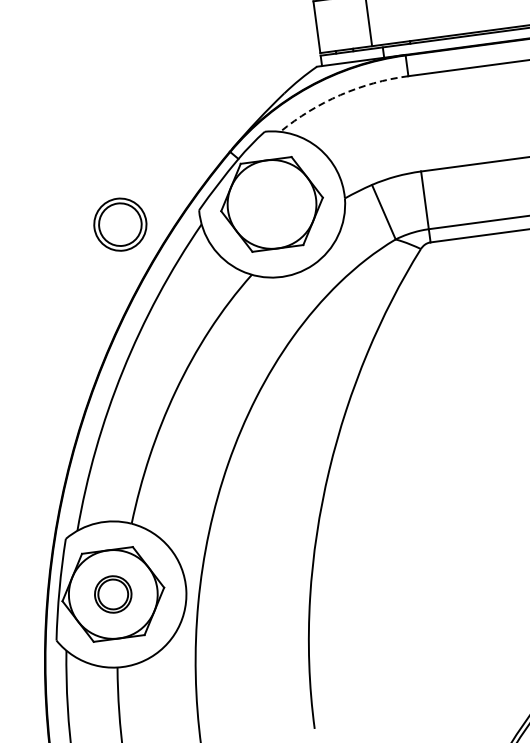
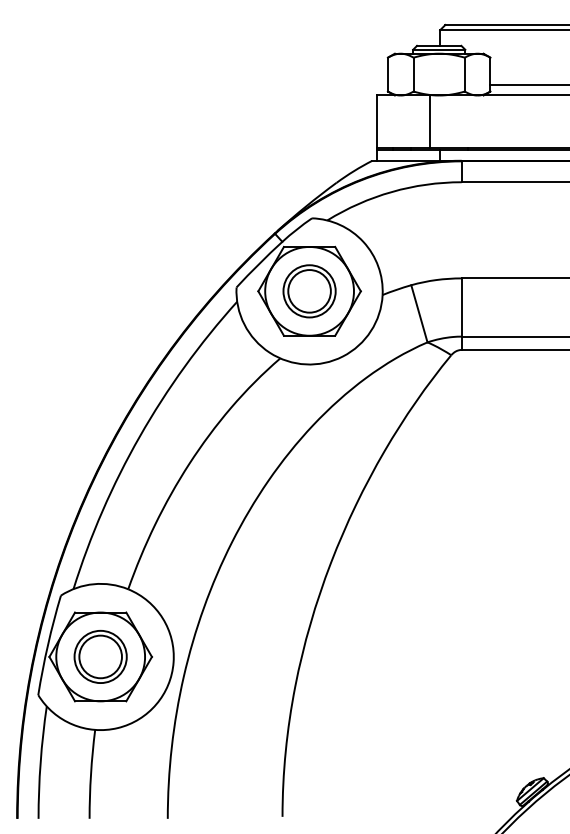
arc: (340, 94) -> (391, 191), dashed -> solid
part: (120, 224) -> (309, 291), moved
part: (113, 594) -> (100, 656), size x1.43

